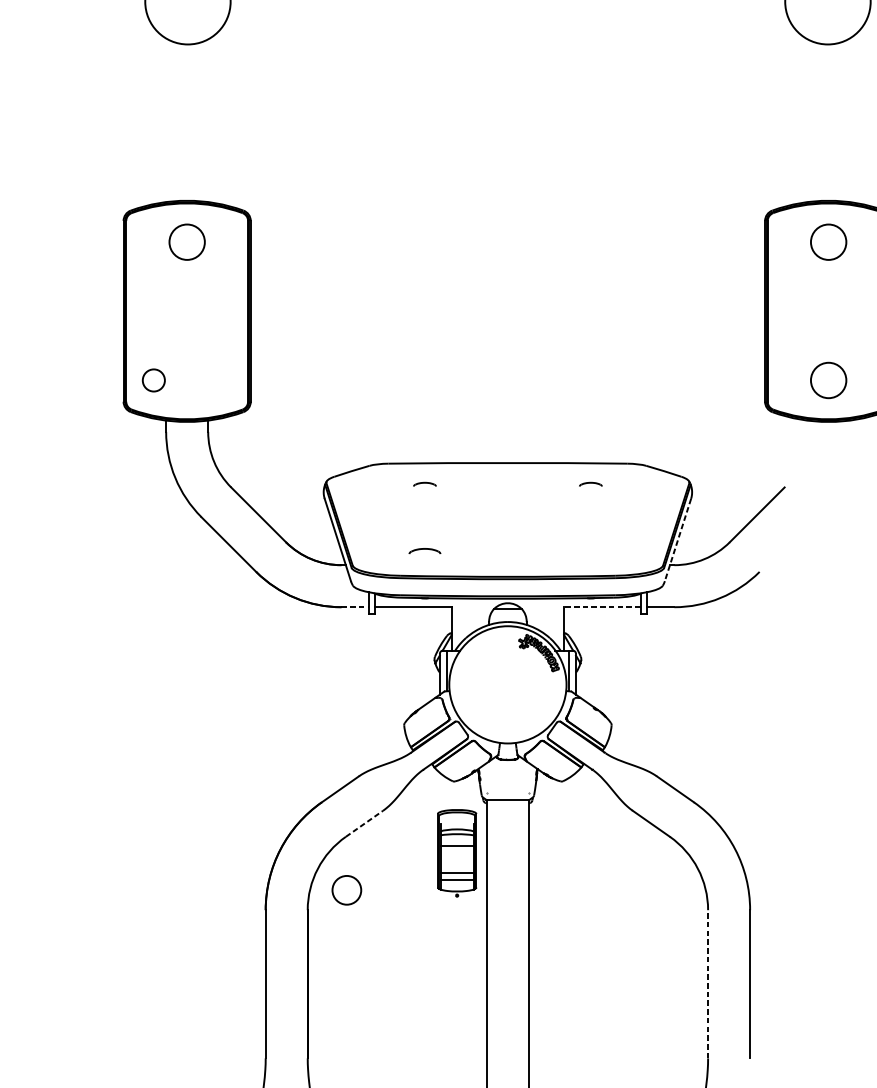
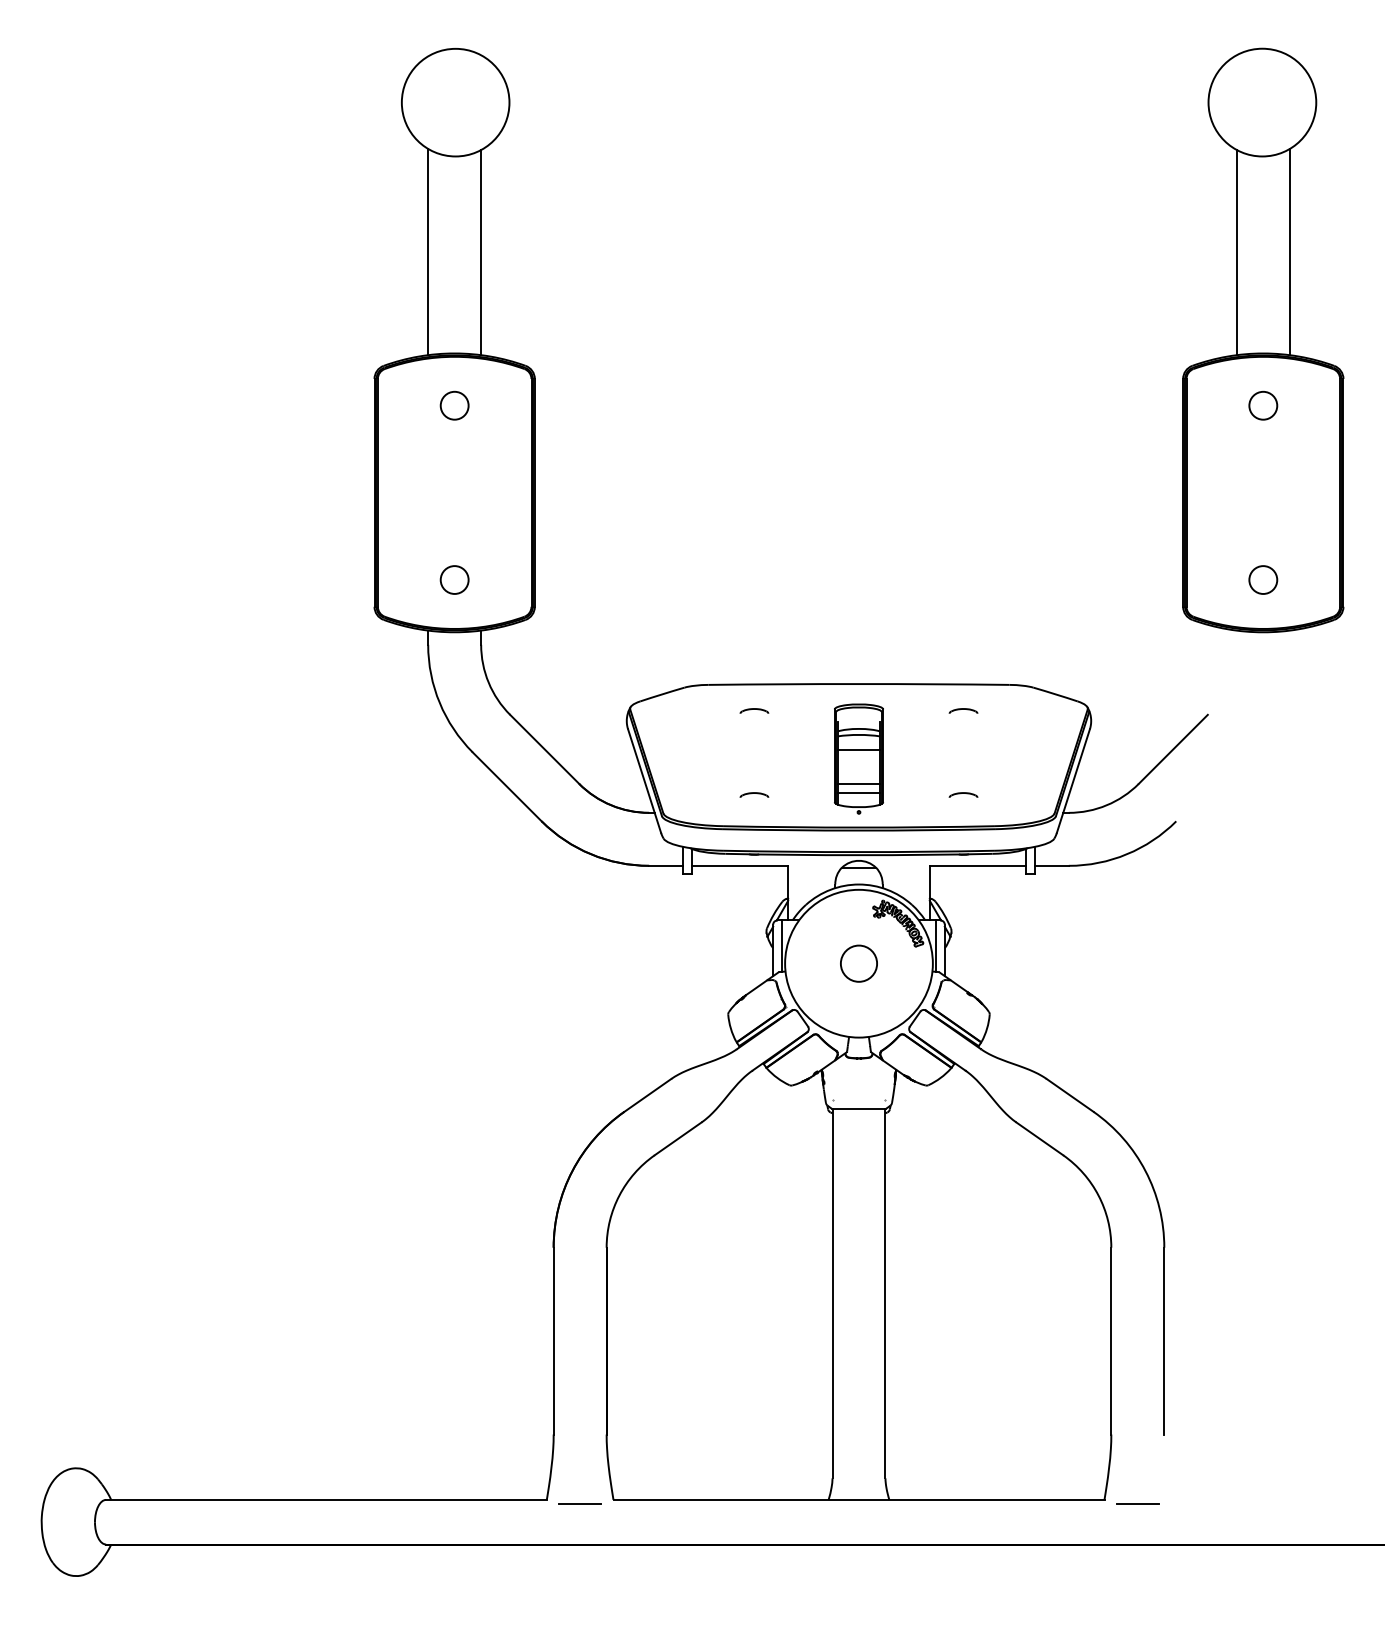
line: (166, 119) -> (428, 251), added
line: (849, 119) -> (1289, 251), added
line: (208, 120) -> (481, 252), added
line: (807, 120) -> (1236, 252), added
circle: (187, 242) -> (454, 405), size x0.62
circle: (828, 242) -> (1263, 405), size x0.62
circle: (153, 380) -> (454, 579), moved
circle: (828, 380) -> (1263, 579), size x0.62
line: (678, 540) -> (1073, 781), dashed -> solid
part: (425, 550) -> (754, 794), size x0.71
part: (590, 550) -> (963, 794), added
line: (355, 606) -> (666, 865), dashed -> solid
line: (601, 606) -> (977, 865), dashed -> solid
line: (364, 823) -> (678, 1138), dashed -> solid
part: (456, 852) -> (858, 758), moved
circle: (346, 890) -> (858, 963), moved
line: (708, 983) -> (1111, 1340), dashed -> solid

